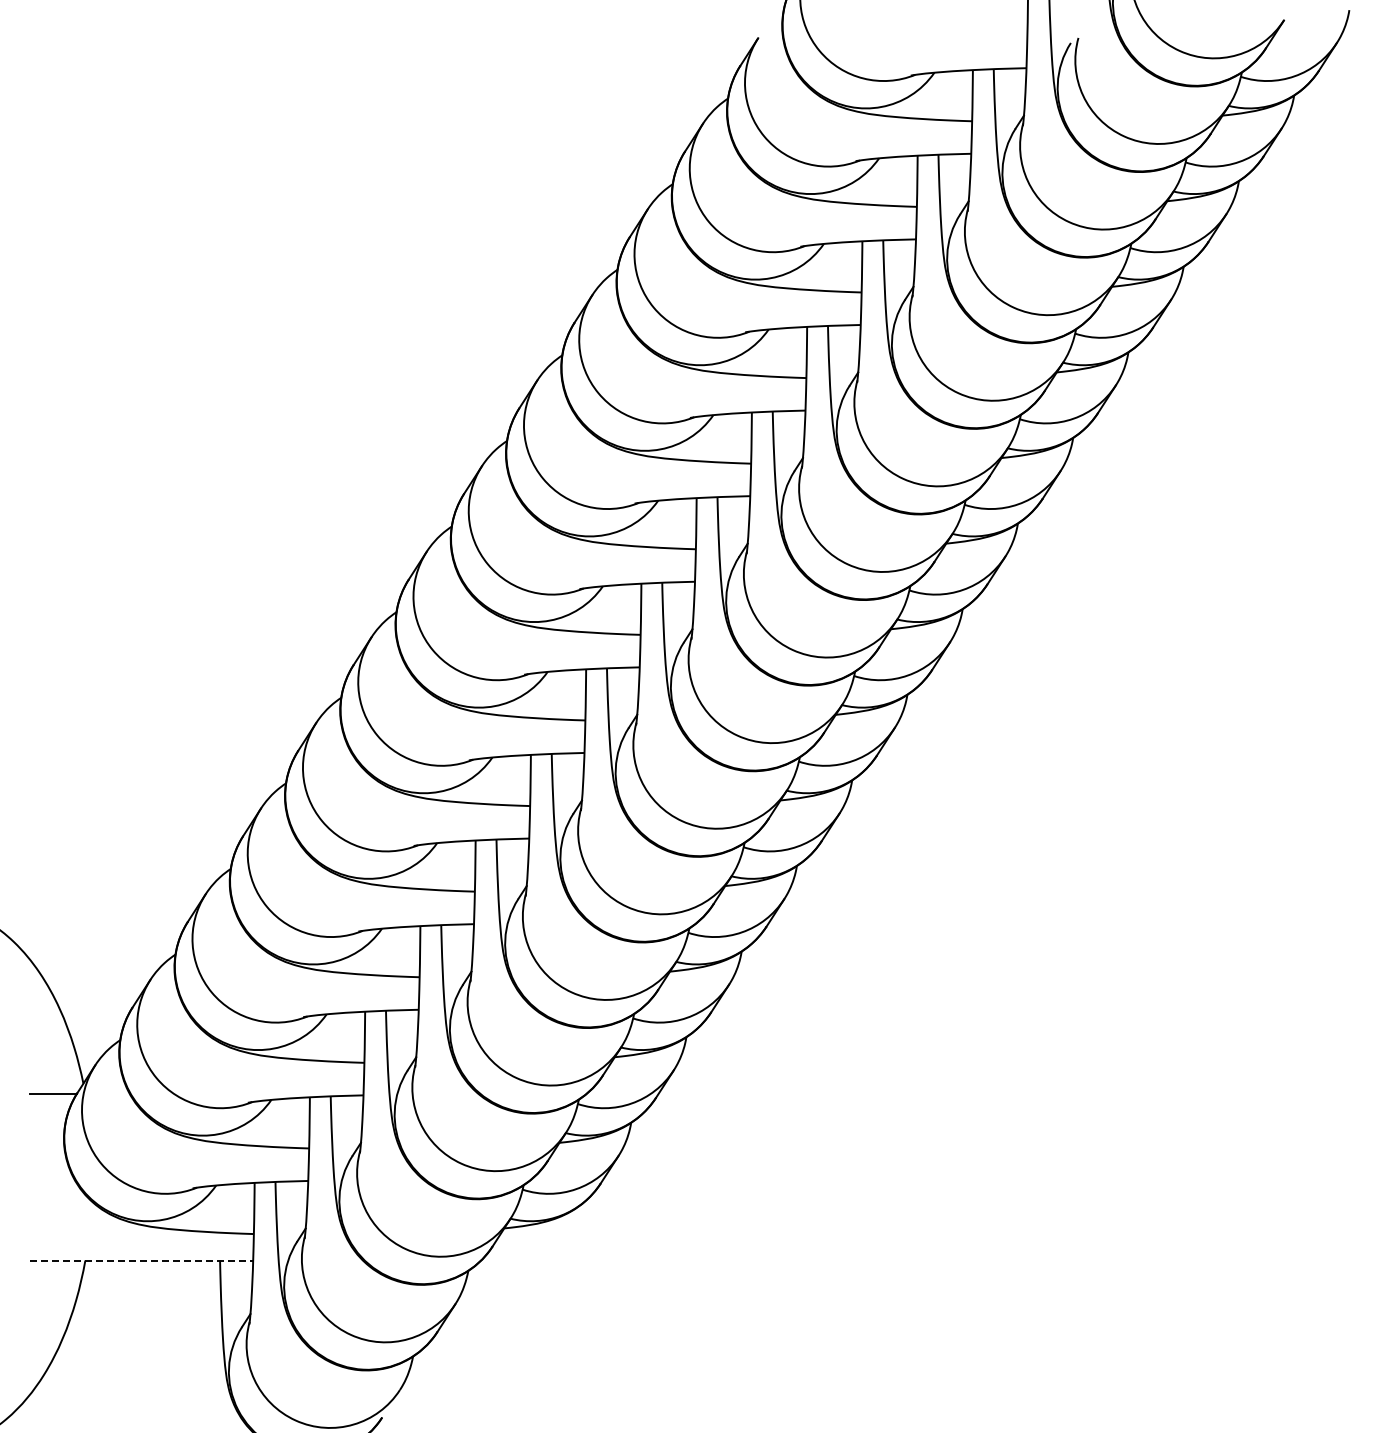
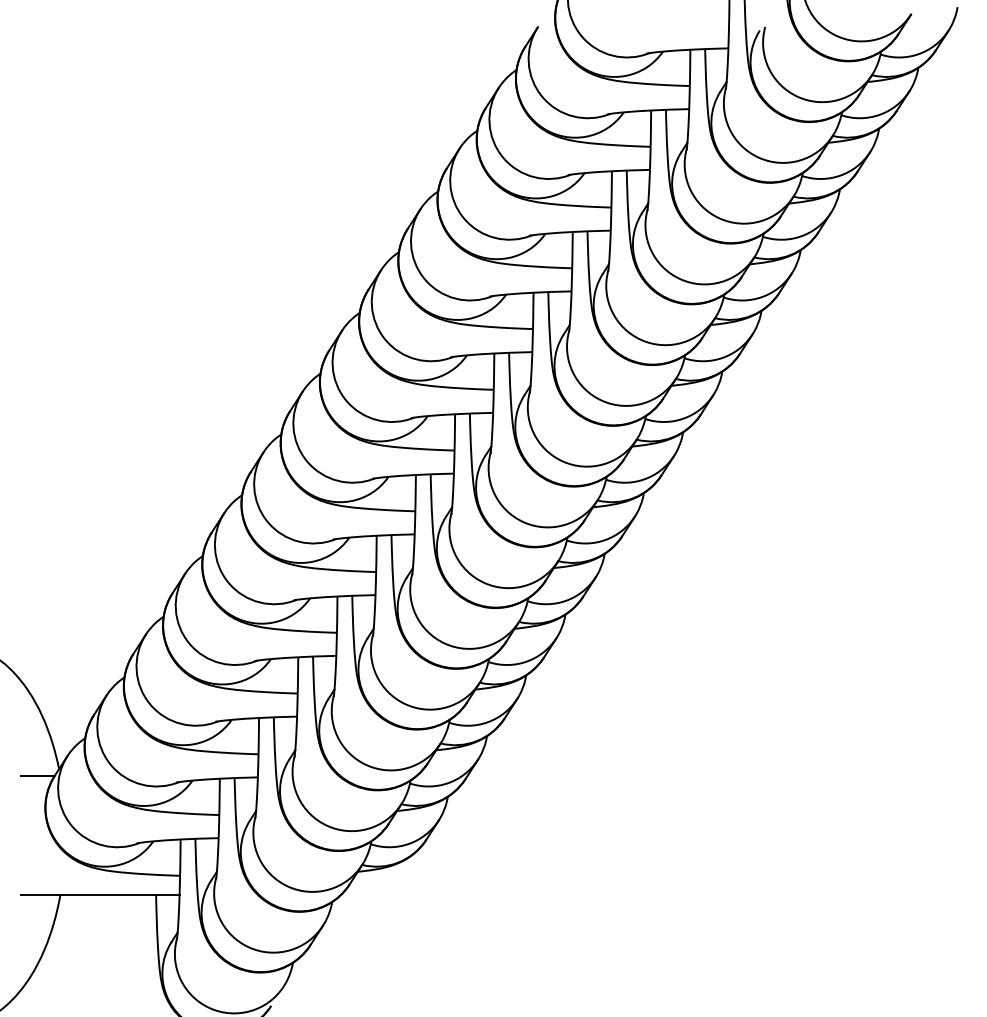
line: (142, 1260) -> (101, 894), dashed -> solid

